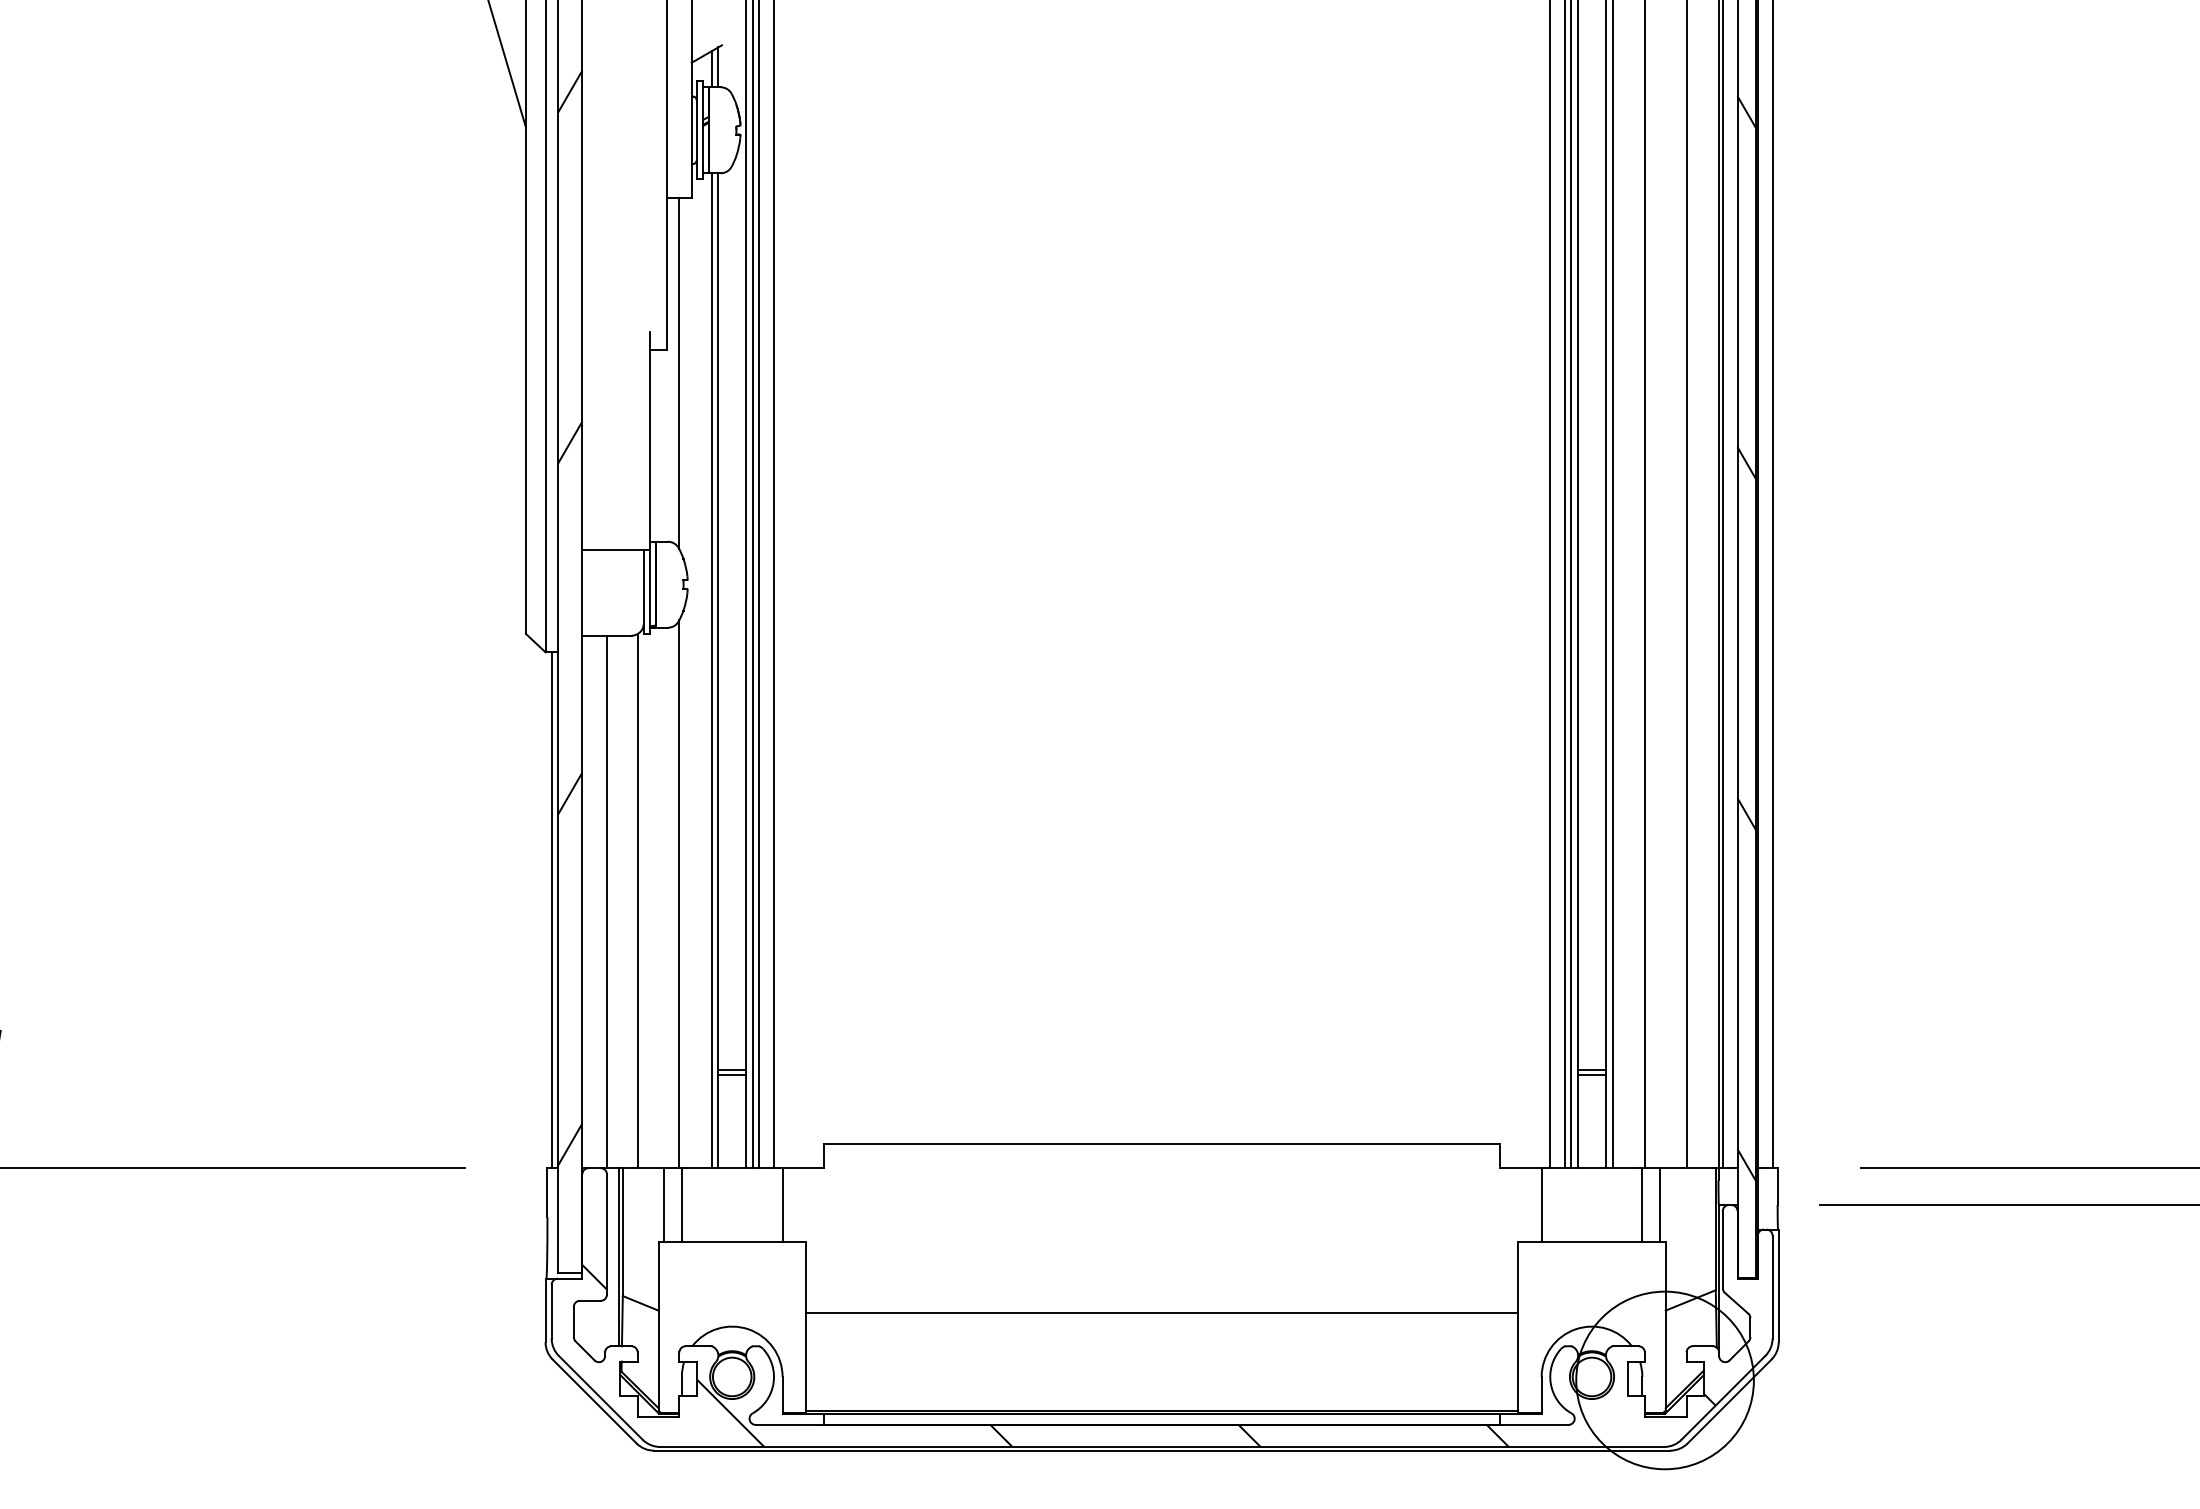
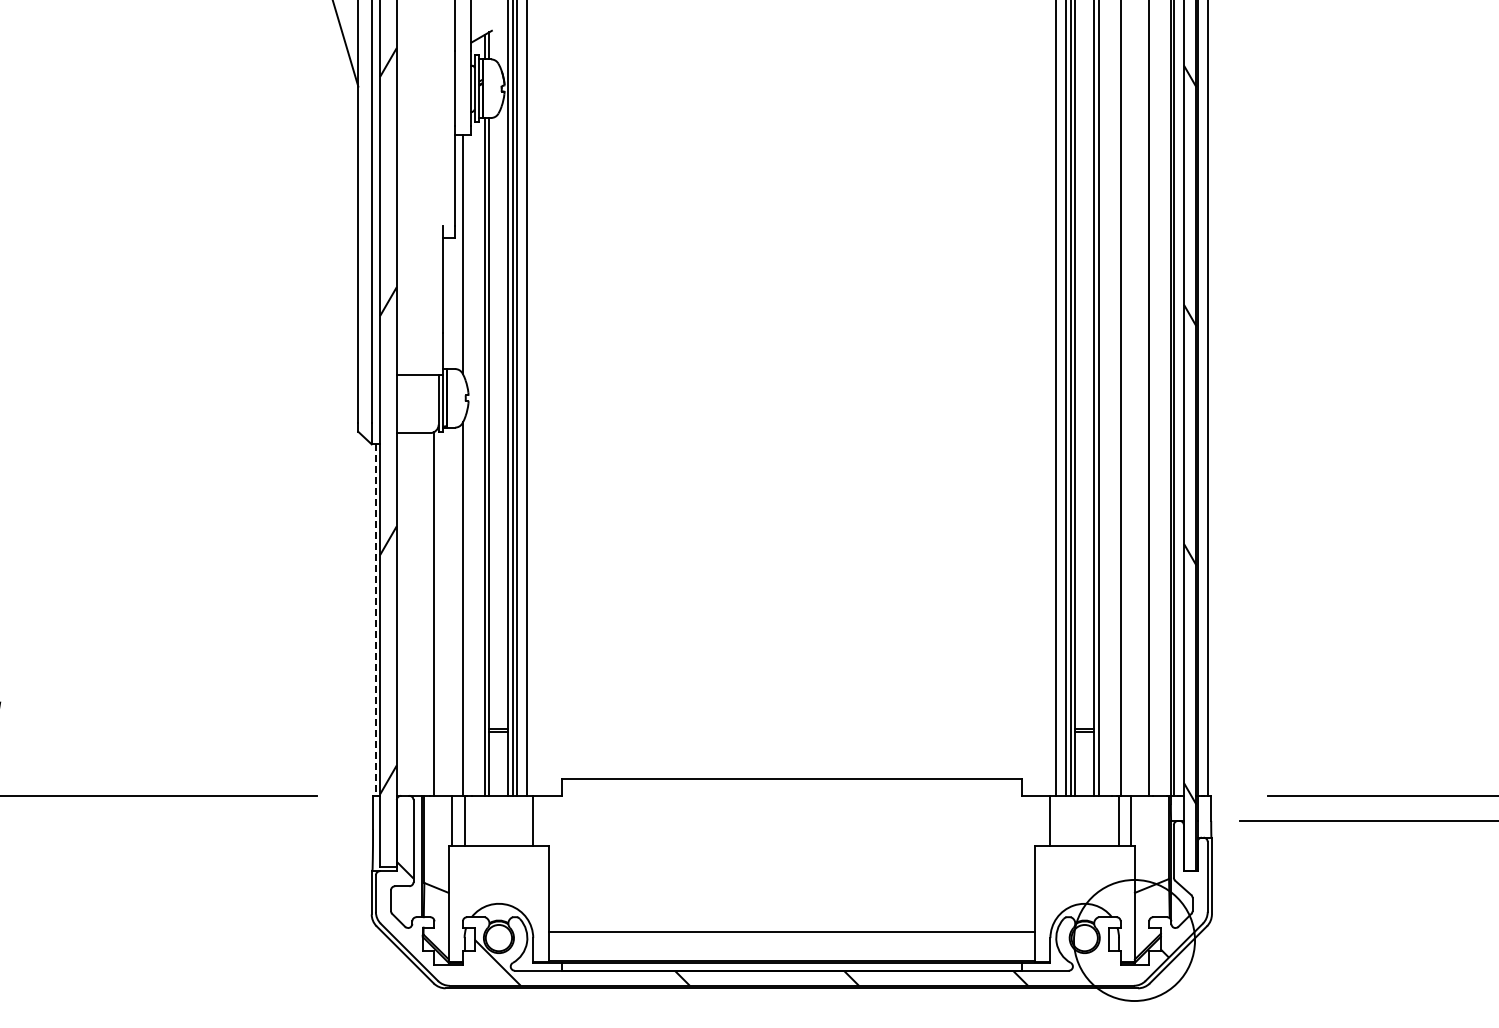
line: (606, 902) -> (413, 614), removed
line: (551, 910) -> (375, 620), solid -> dashed
line: (1161, 1312) -> (791, 932), moved

